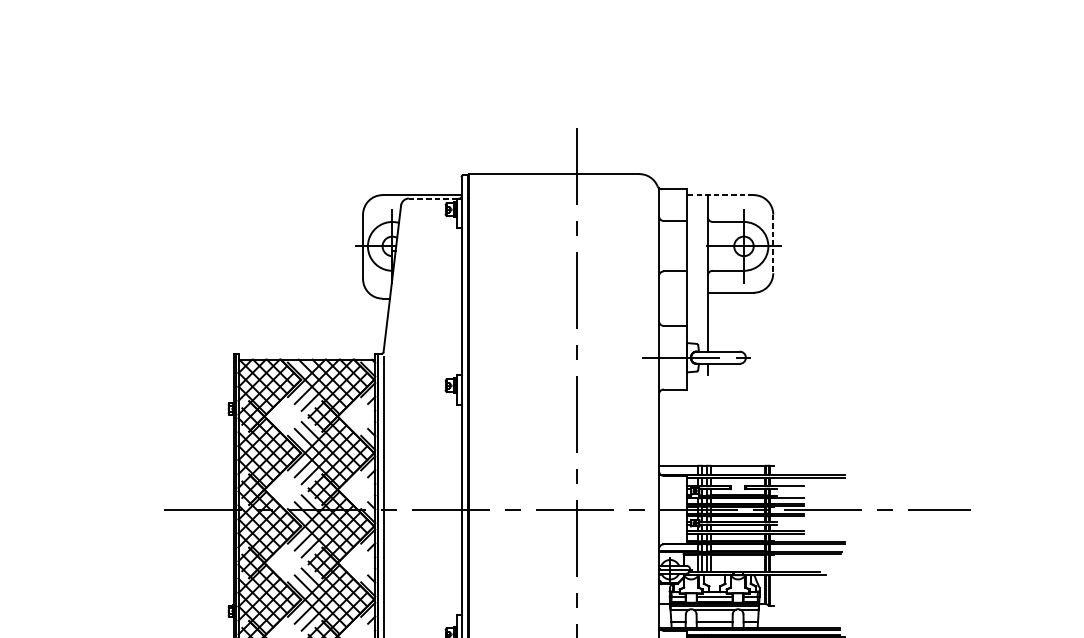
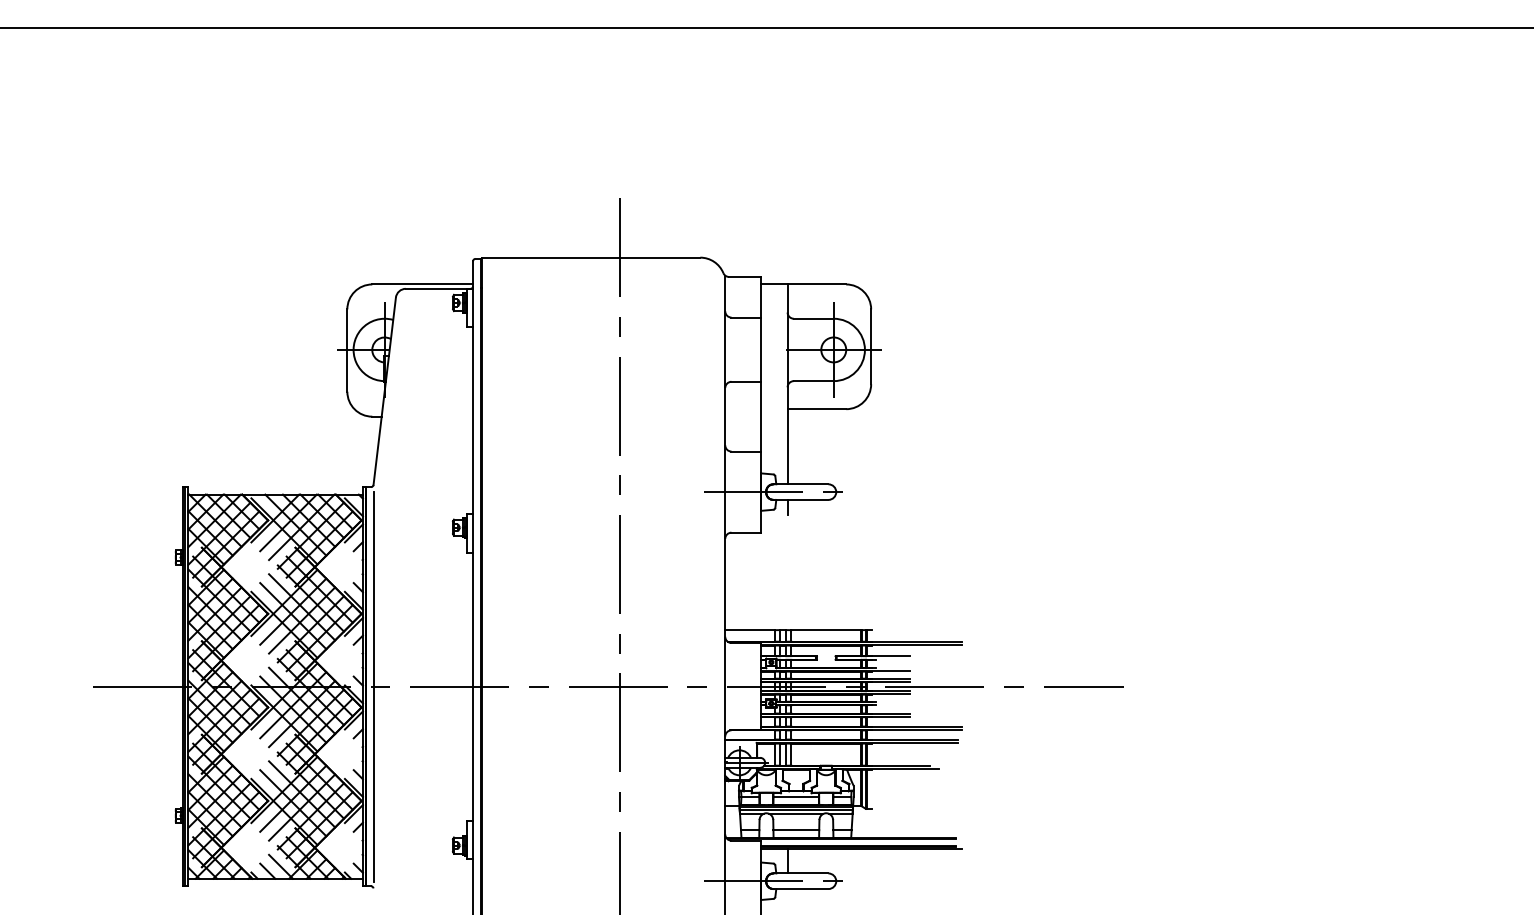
line: (720, 195) -> (803, 284), dashed -> solid
line: (434, 198) -> (438, 288), dashed -> solid
line: (773, 244) -> (871, 347), dashed -> solid

